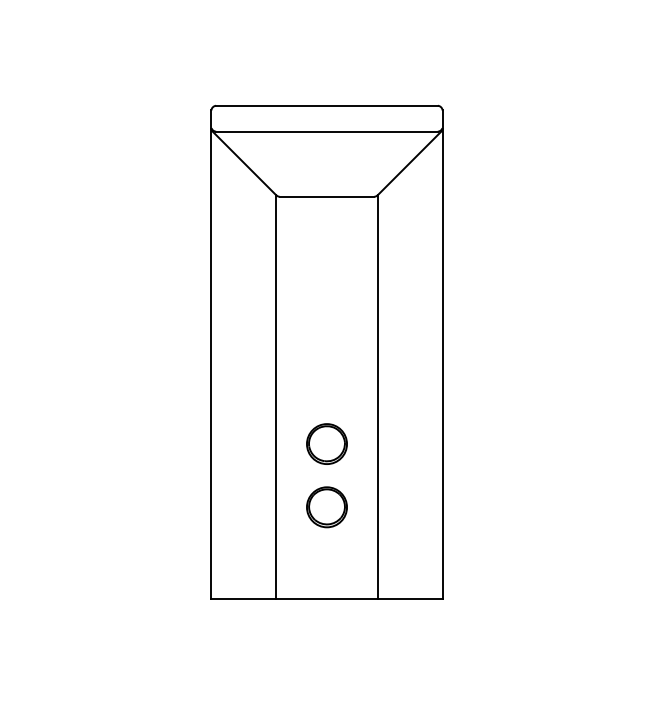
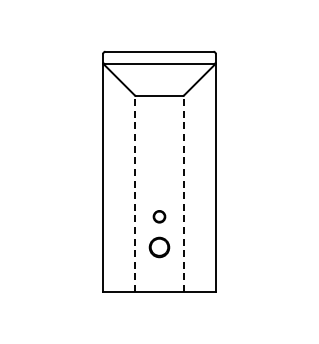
line: (275, 396) -> (134, 193), solid -> dashed
line: (378, 396) -> (184, 193), solid -> dashed
part: (327, 443) -> (159, 216), size x0.6

